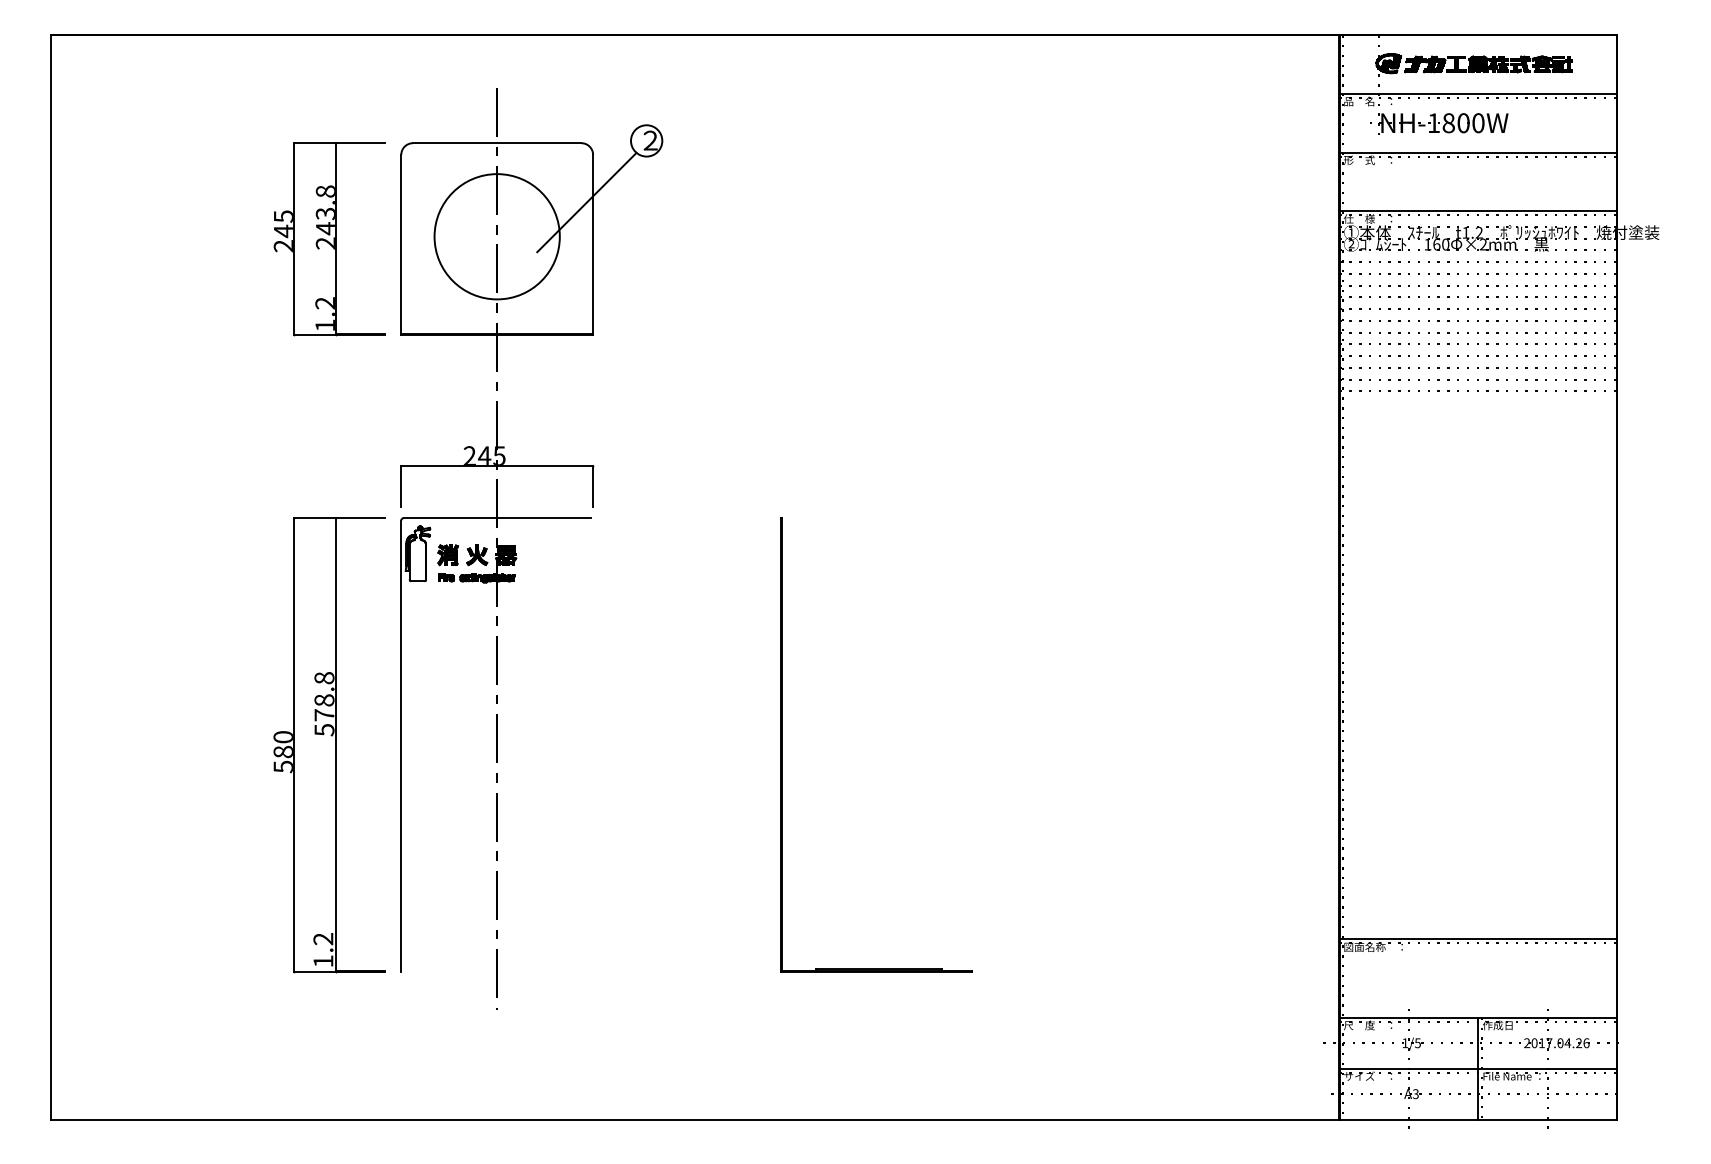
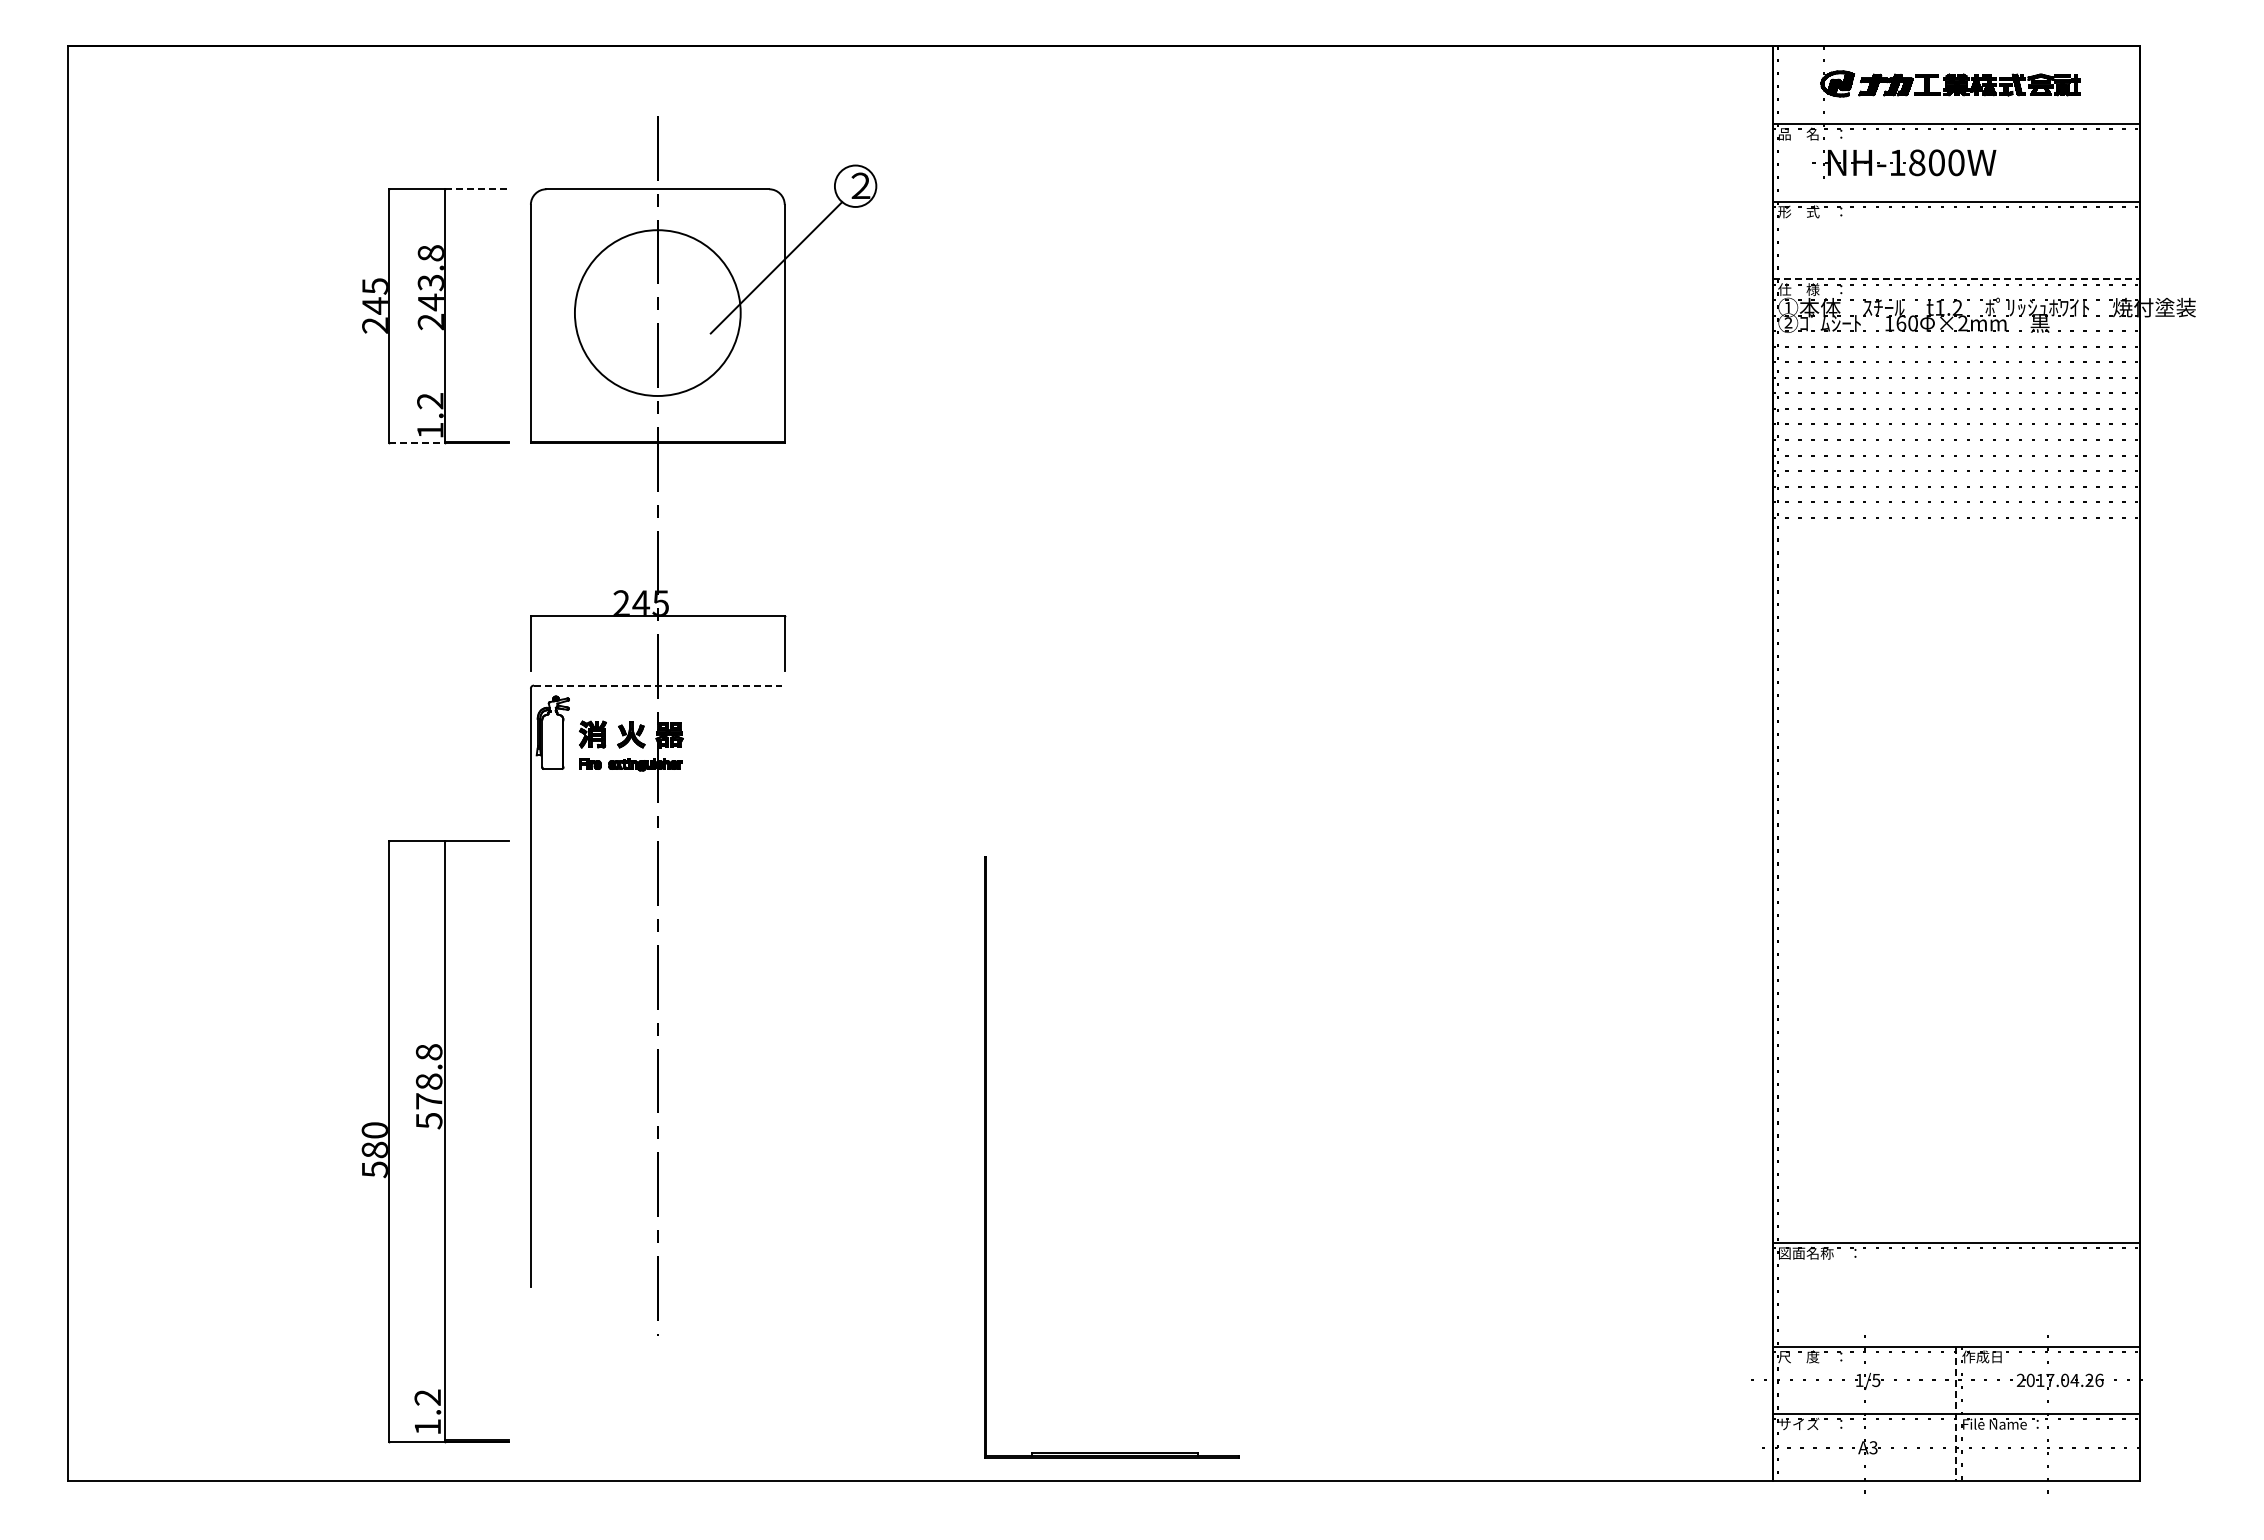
line: (360, 143) -> (477, 189), solid -> dashed
line: (1478, 211) -> (1956, 279), solid -> dashed
line: (315, 335) -> (417, 443), solid -> dashed
line: (496, 518) -> (657, 685), solid -> dashed
part: (329, 745) -> (435, 1141), moved
part: (781, 745) -> (986, 1157), moved
line: (1478, 1068) -> (1956, 1414), solid -> dashed

